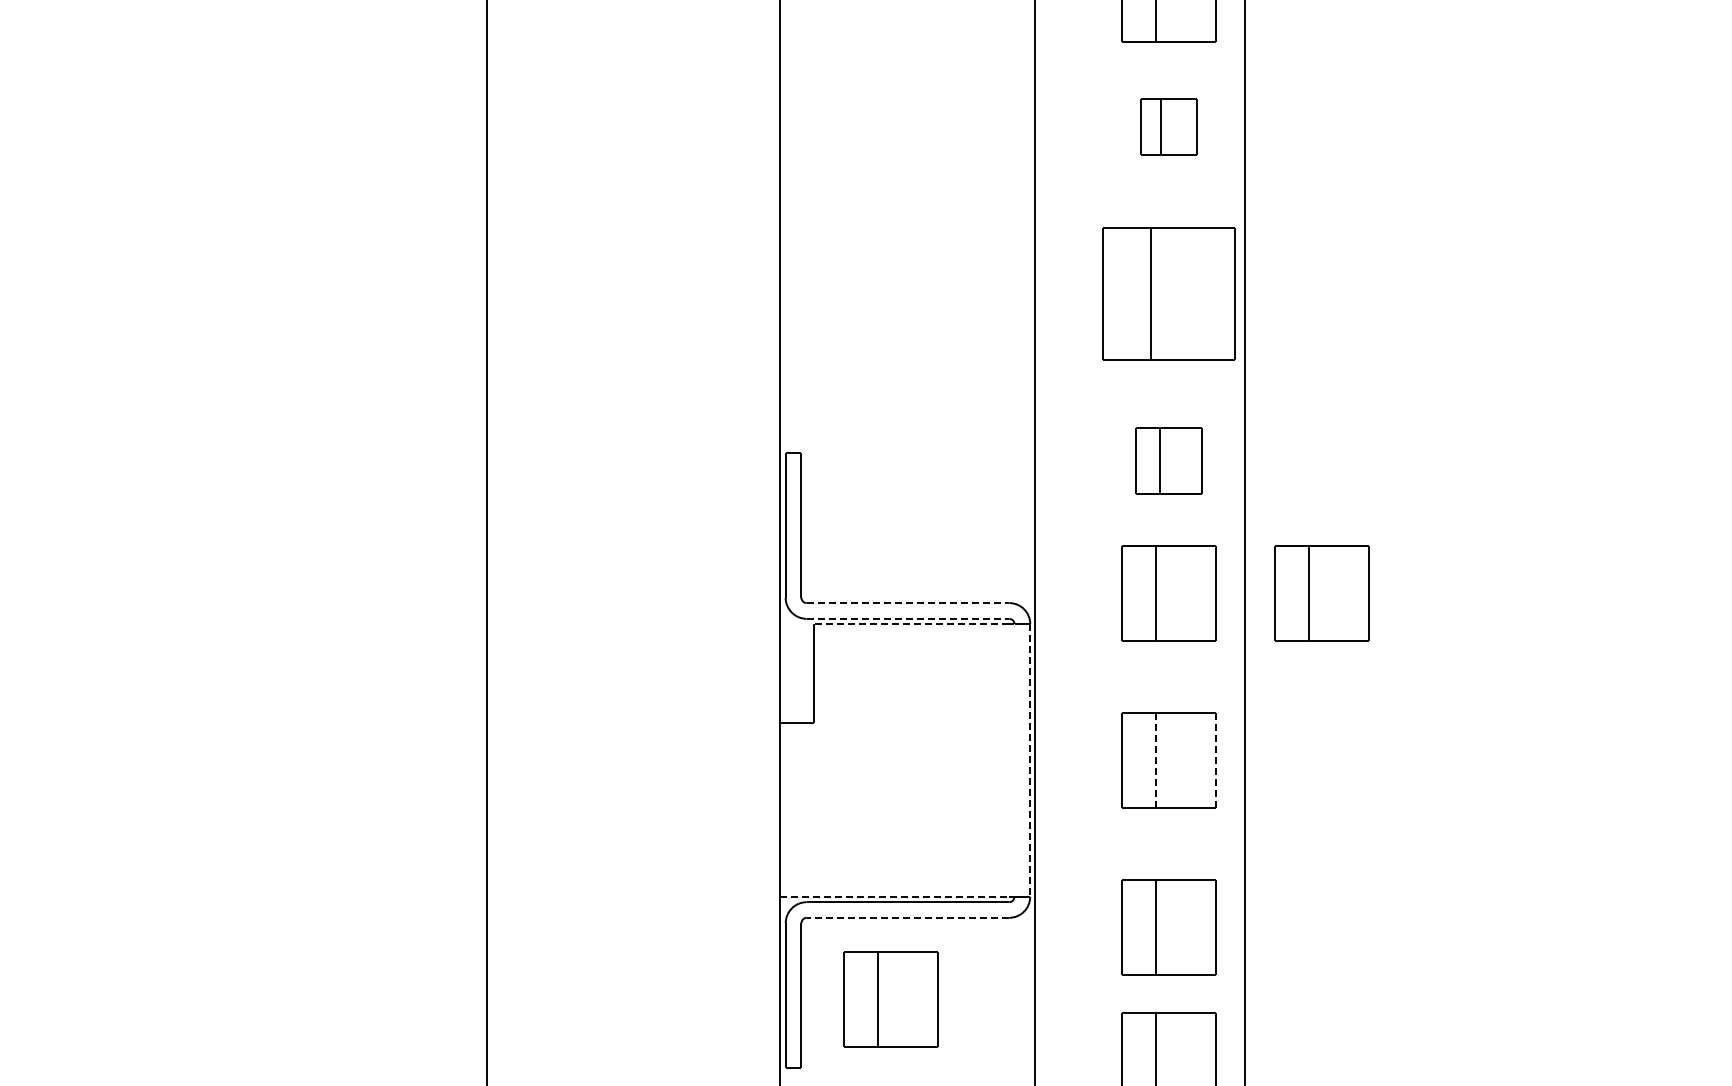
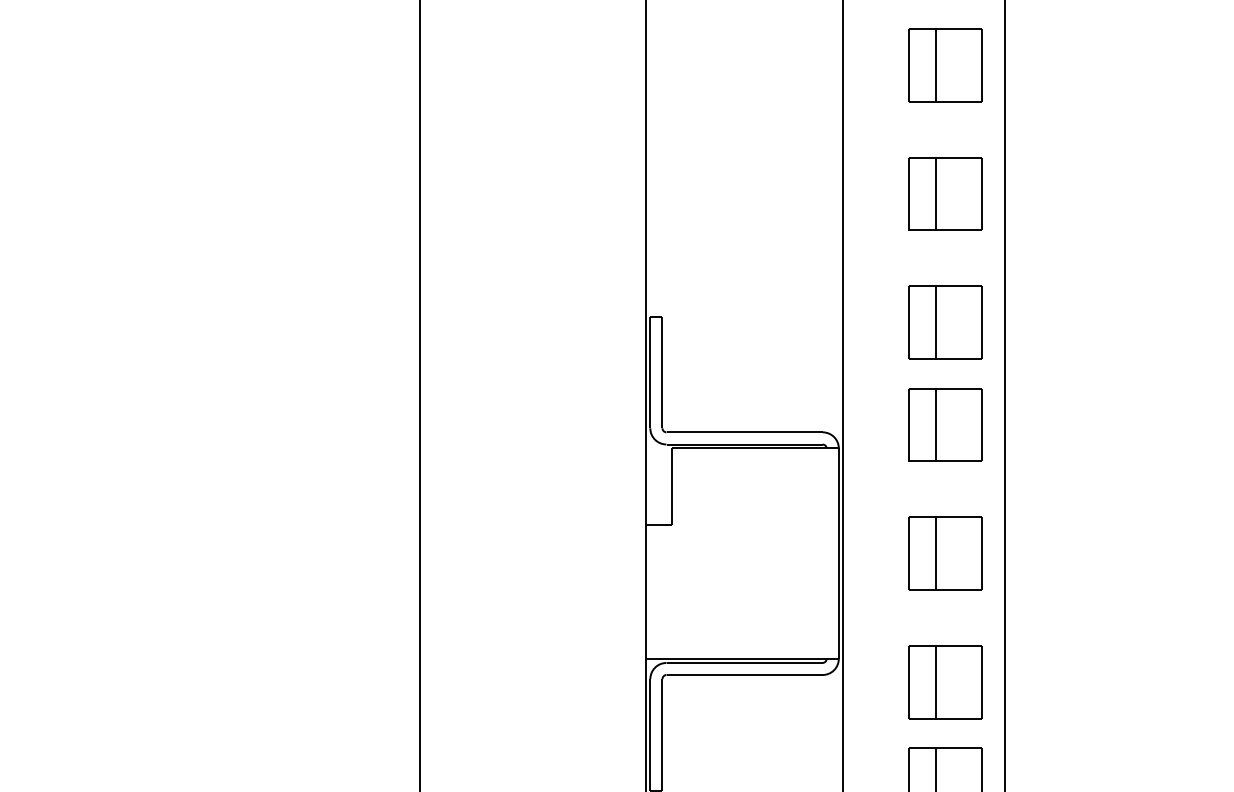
part: (1168, 126) -> (945, 64), size x1.67
part: (1168, 293) -> (945, 193), size x0.71
part: (1168, 460) -> (945, 322), size x1.43
part: (1321, 593) -> (1063, 424), removed
line: (908, 603) -> (744, 432), dashed -> solid
line: (908, 618) -> (744, 444), dashed -> solid
line: (911, 624) -> (747, 448), dashed -> solid
line: (1216, 759) -> (982, 552), dashed -> solid
line: (1030, 760) -> (839, 553), dashed -> solid
line: (1156, 761) -> (936, 554), dashed -> solid
line: (895, 896) -> (734, 658), dashed -> solid
line: (907, 917) -> (744, 674), dashed -> solid
part: (890, 999) -> (731, 737), removed

